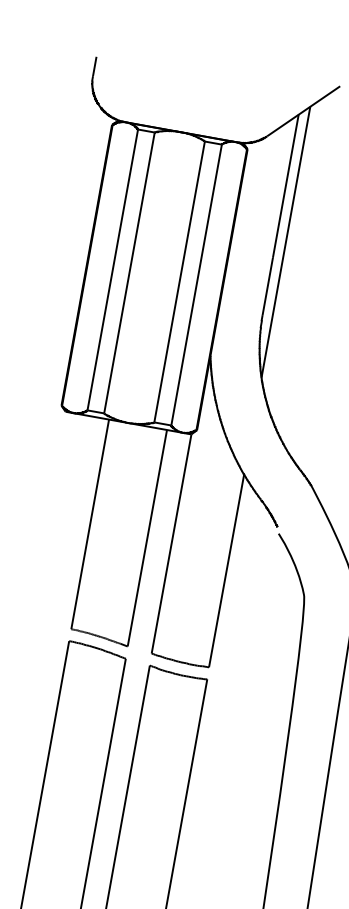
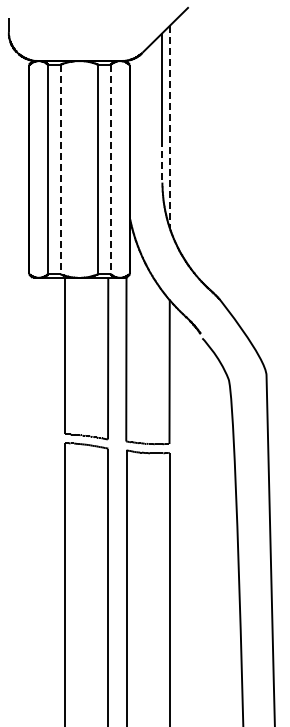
line: (285, 241) -> (169, 126), solid -> dashed
line: (129, 272) -> (60, 169), solid -> dashed
line: (196, 285) -> (110, 169), solid -> dashed
line: (267, 286) -> (162, 161), solid -> dashed

